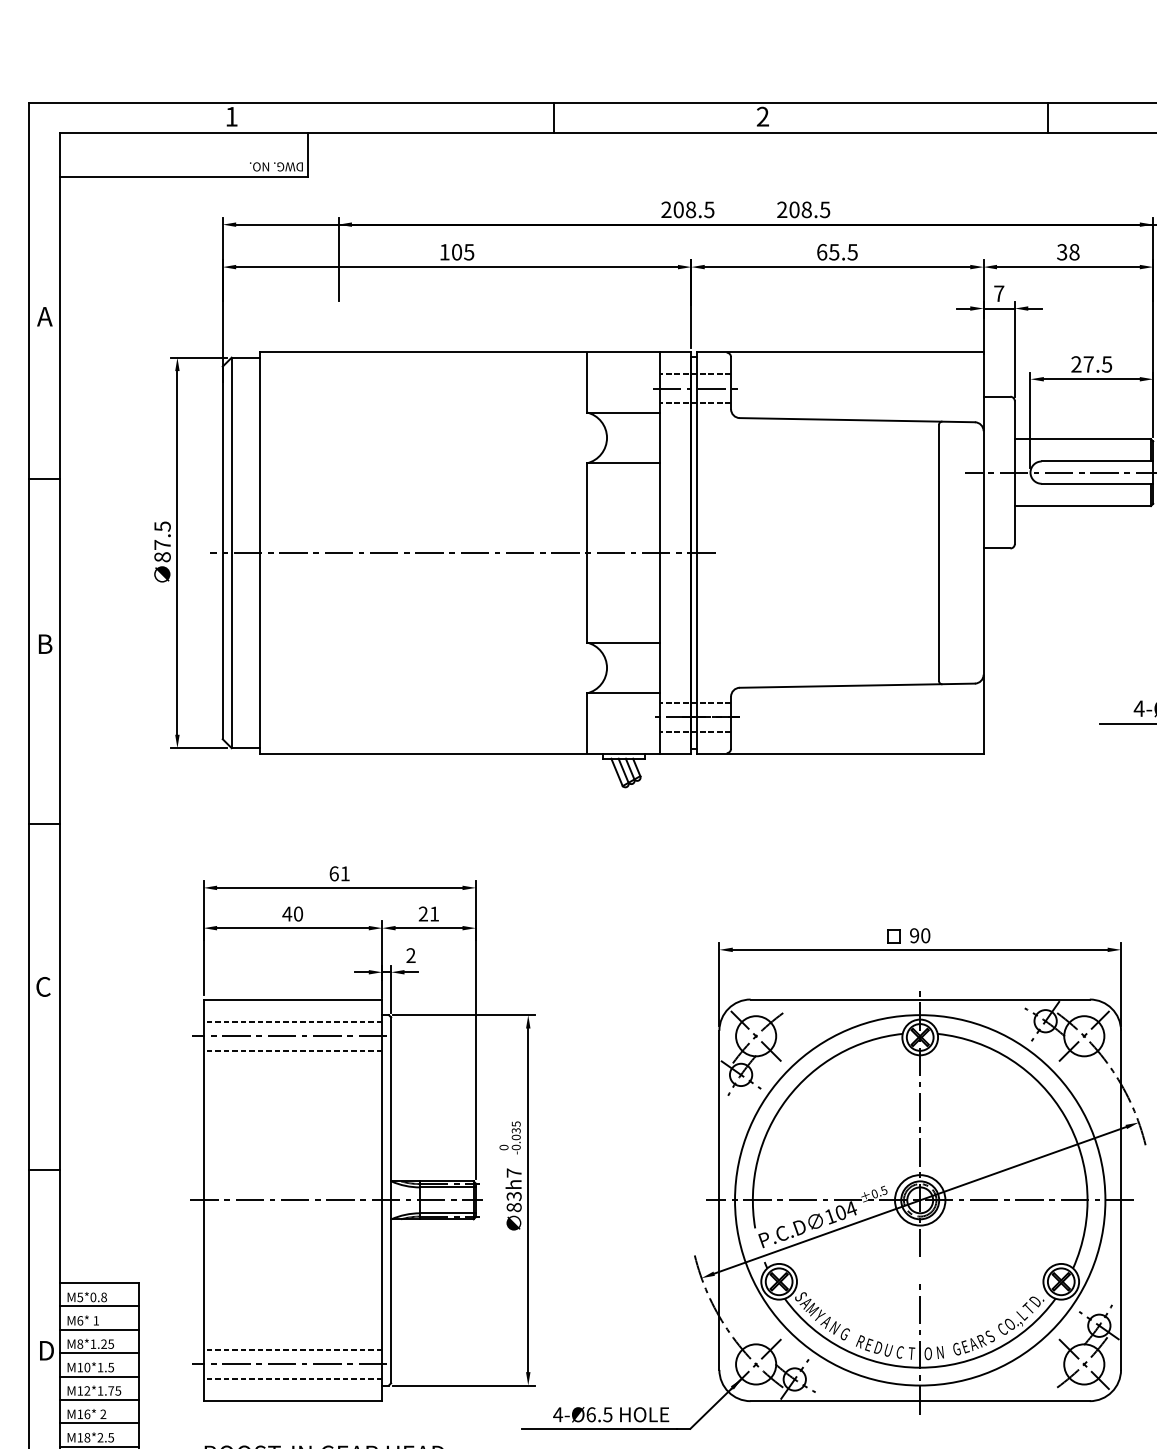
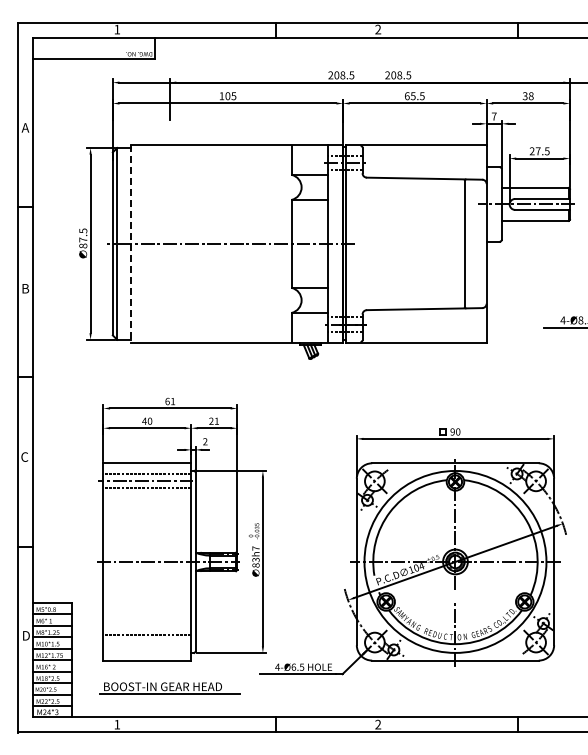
line: (260, 552) -> (131, 243), solid -> dashed
line: (289, 1364) -> (145, 642), removed
line: (293, 1378) -> (147, 649), removed

